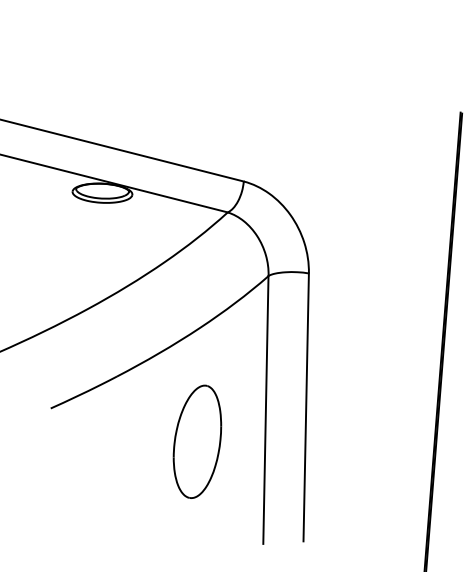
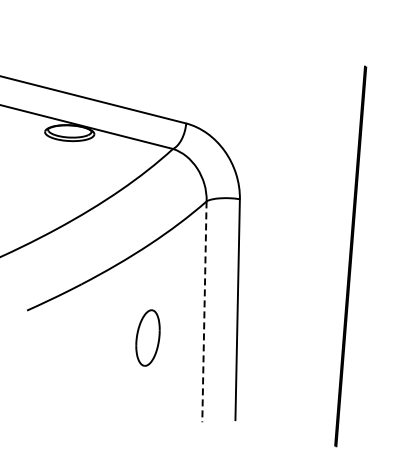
line: (265, 410) -> (204, 312), solid -> dashed
part: (196, 441) -> (147, 337), size x0.6

